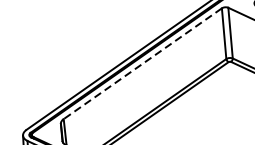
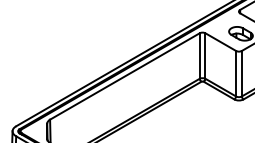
line: (142, 63) -> (124, 76), dashed -> solid

